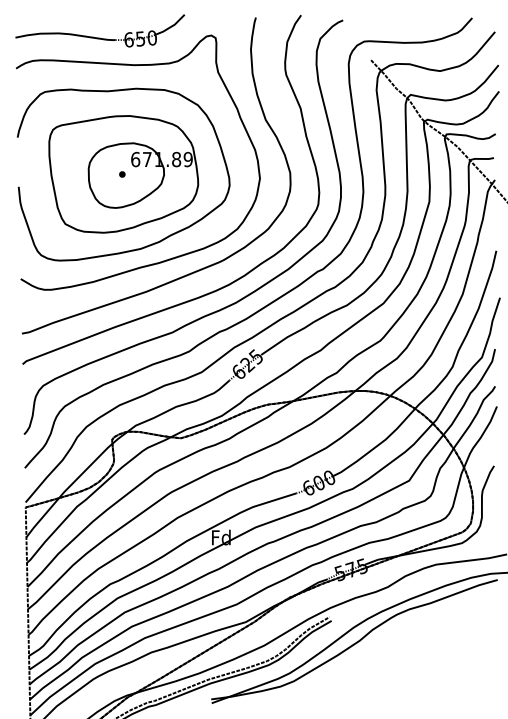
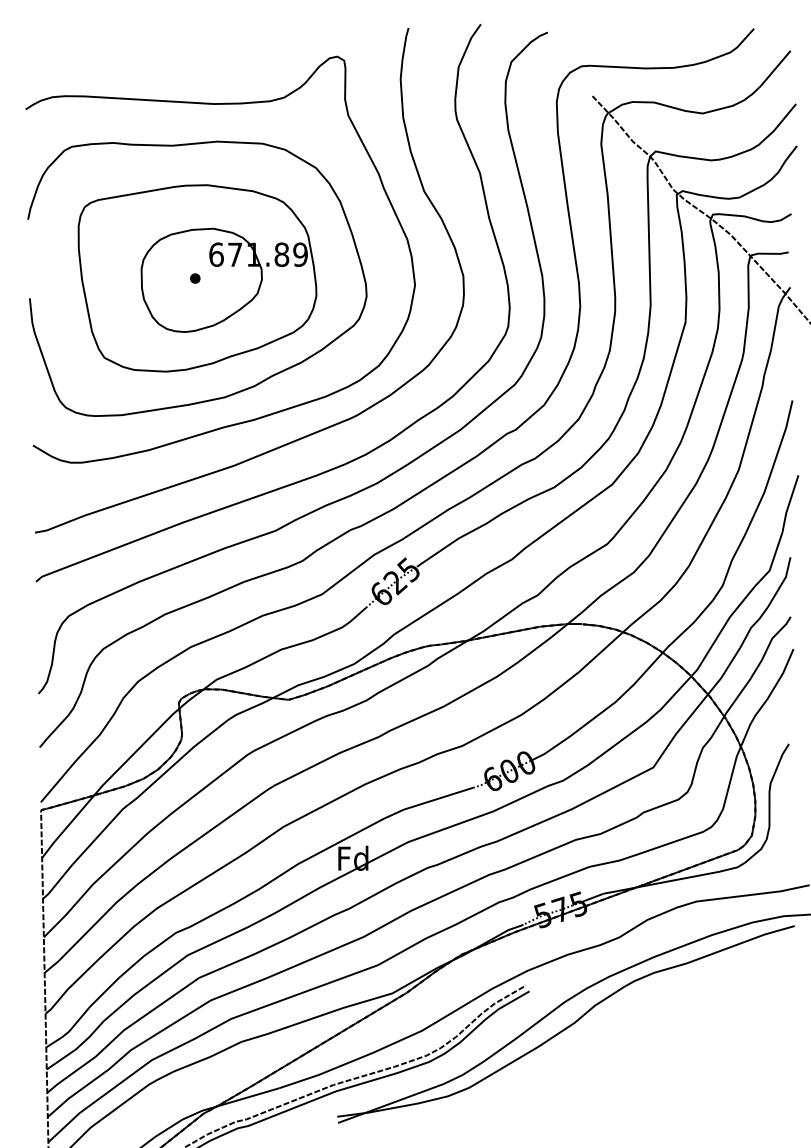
part: (100, 37) -> (160, 59), removed

